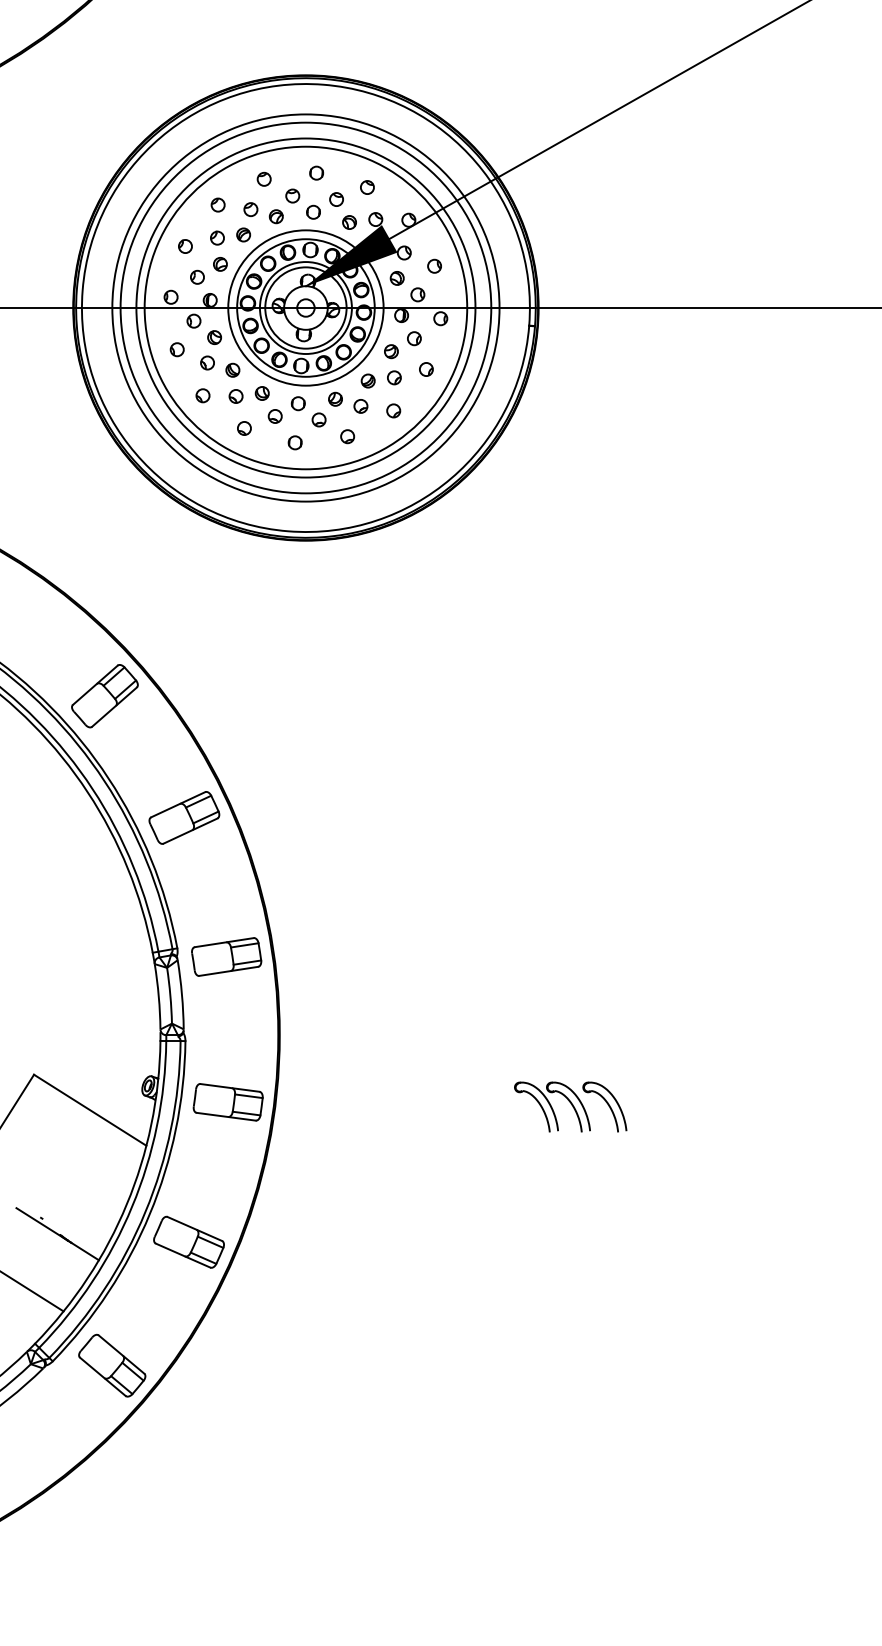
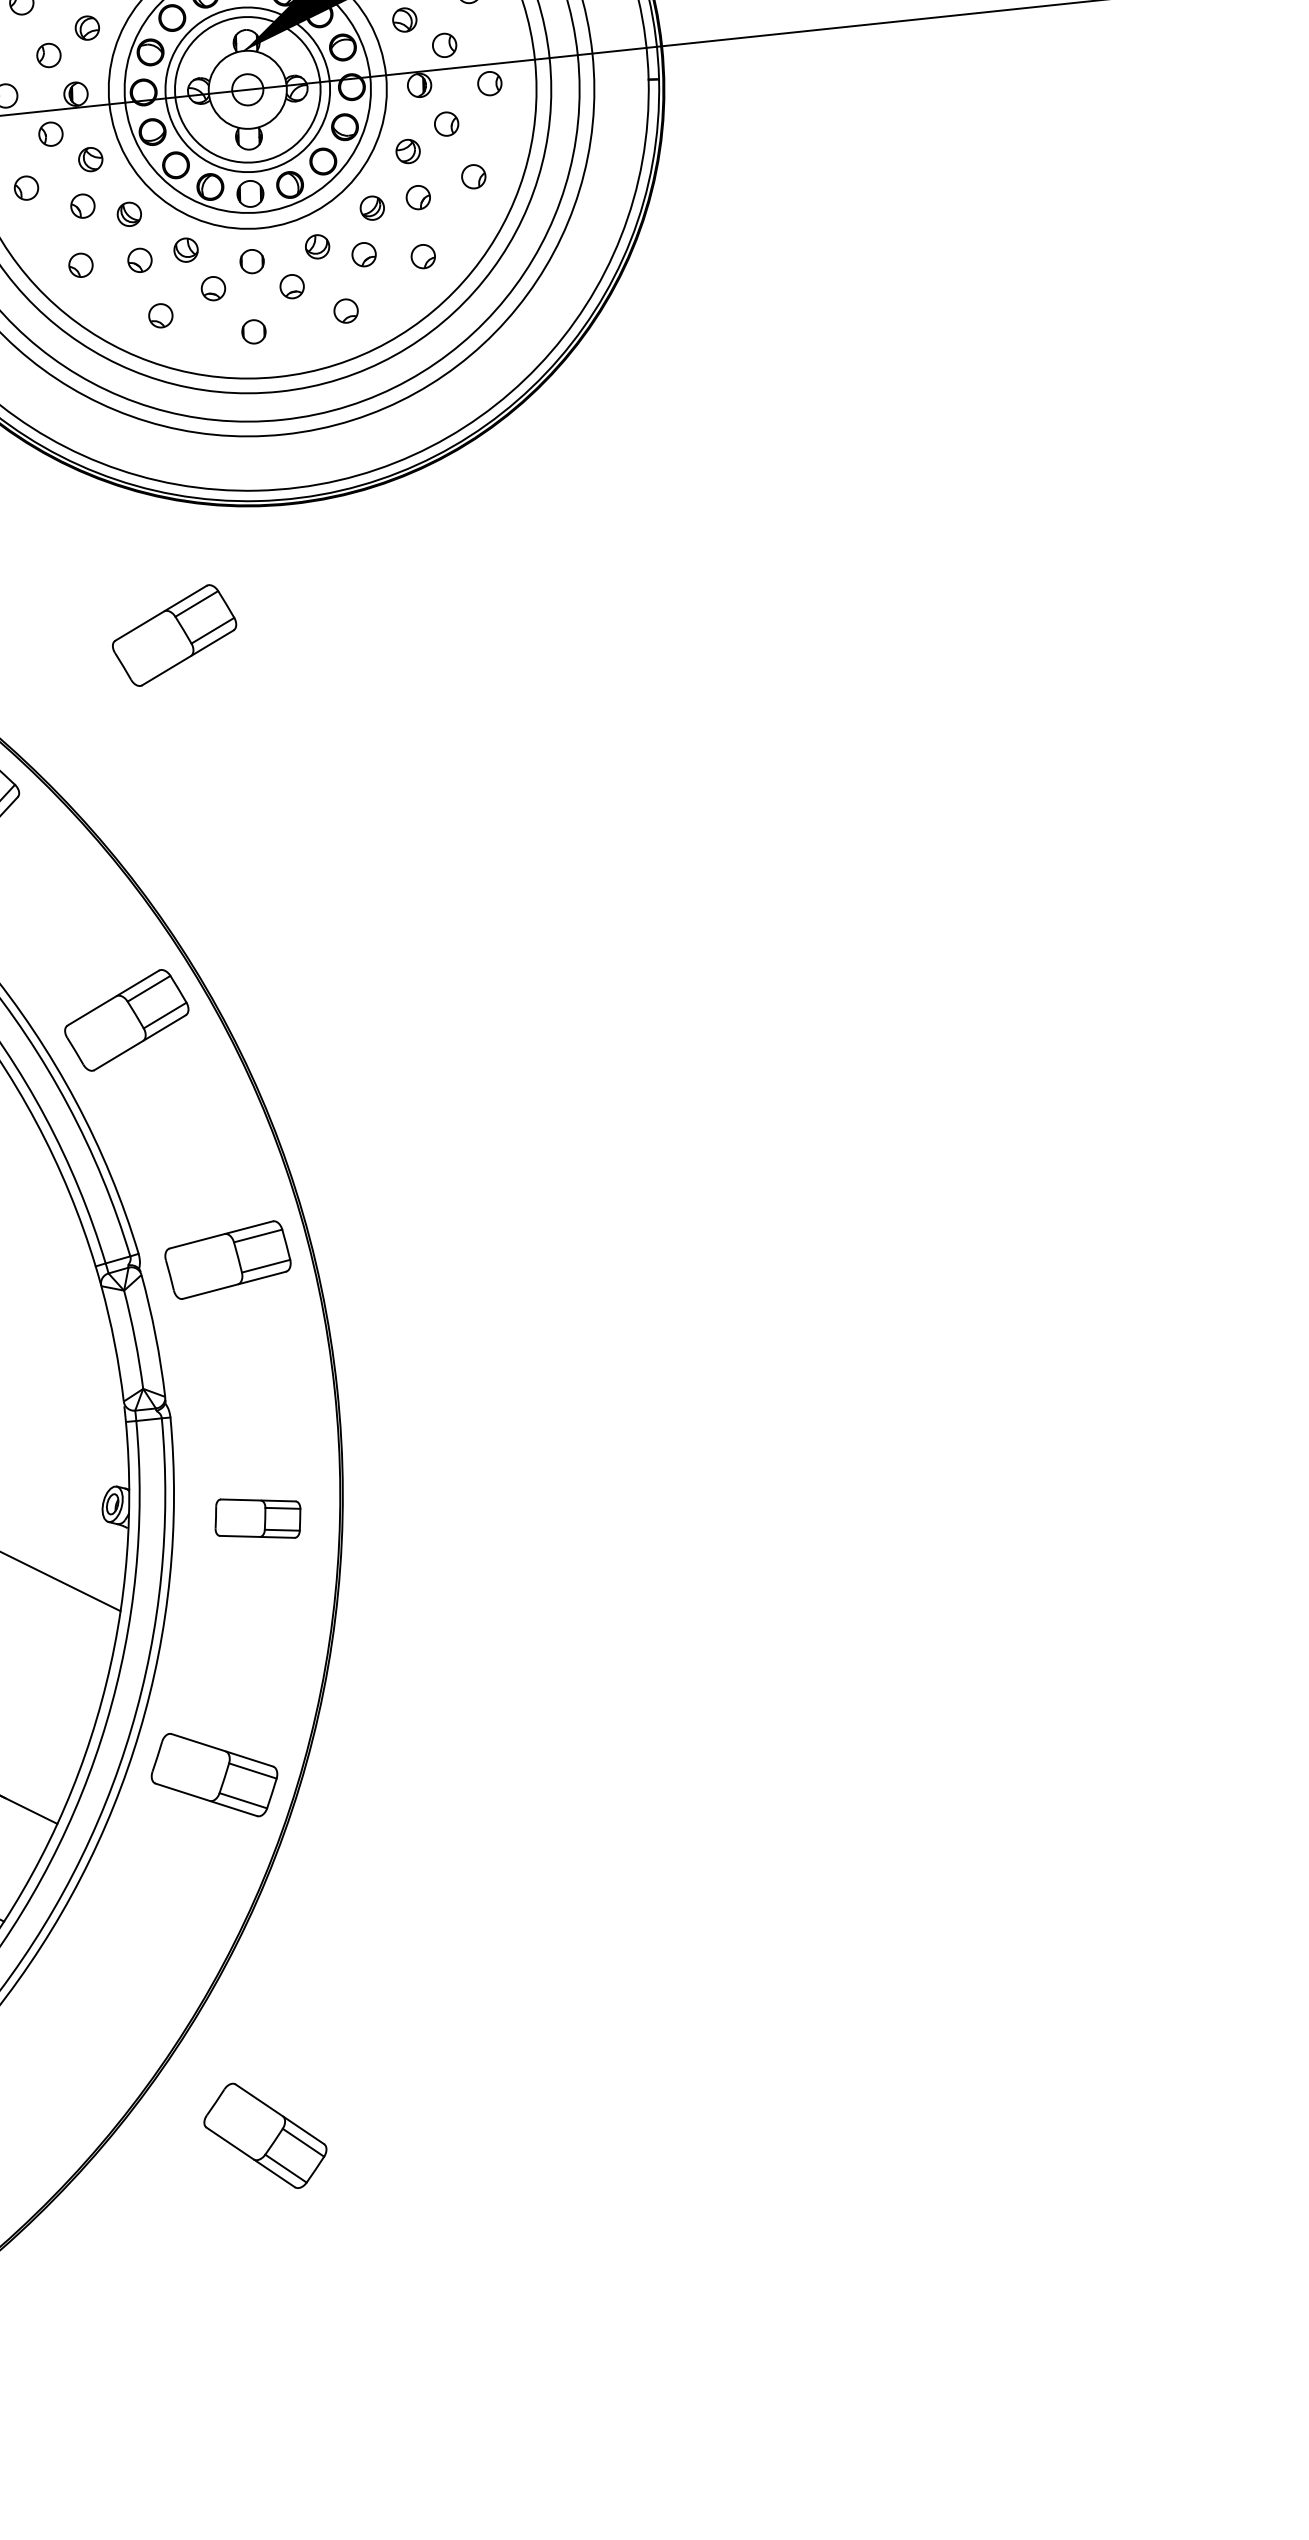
part: (233, 606) -> (174, 634), added
part: (227, 1102) -> (256, 1518), size x0.7
part: (570, 1106) -> (868, 1461), removed
part: (112, 1365) -> (265, 2135), moved

